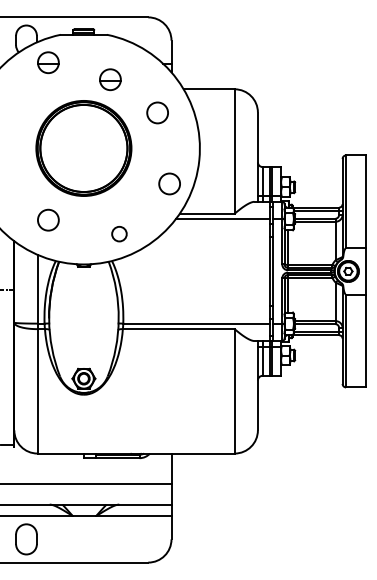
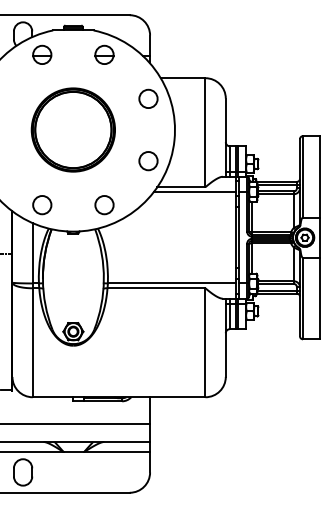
part: (110, 79) -> (104, 54), moved
circle: (157, 112) -> (148, 98), moved
circle: (48, 219) -> (42, 204), moved
circle: (119, 233) -> (104, 204), size x1.43

